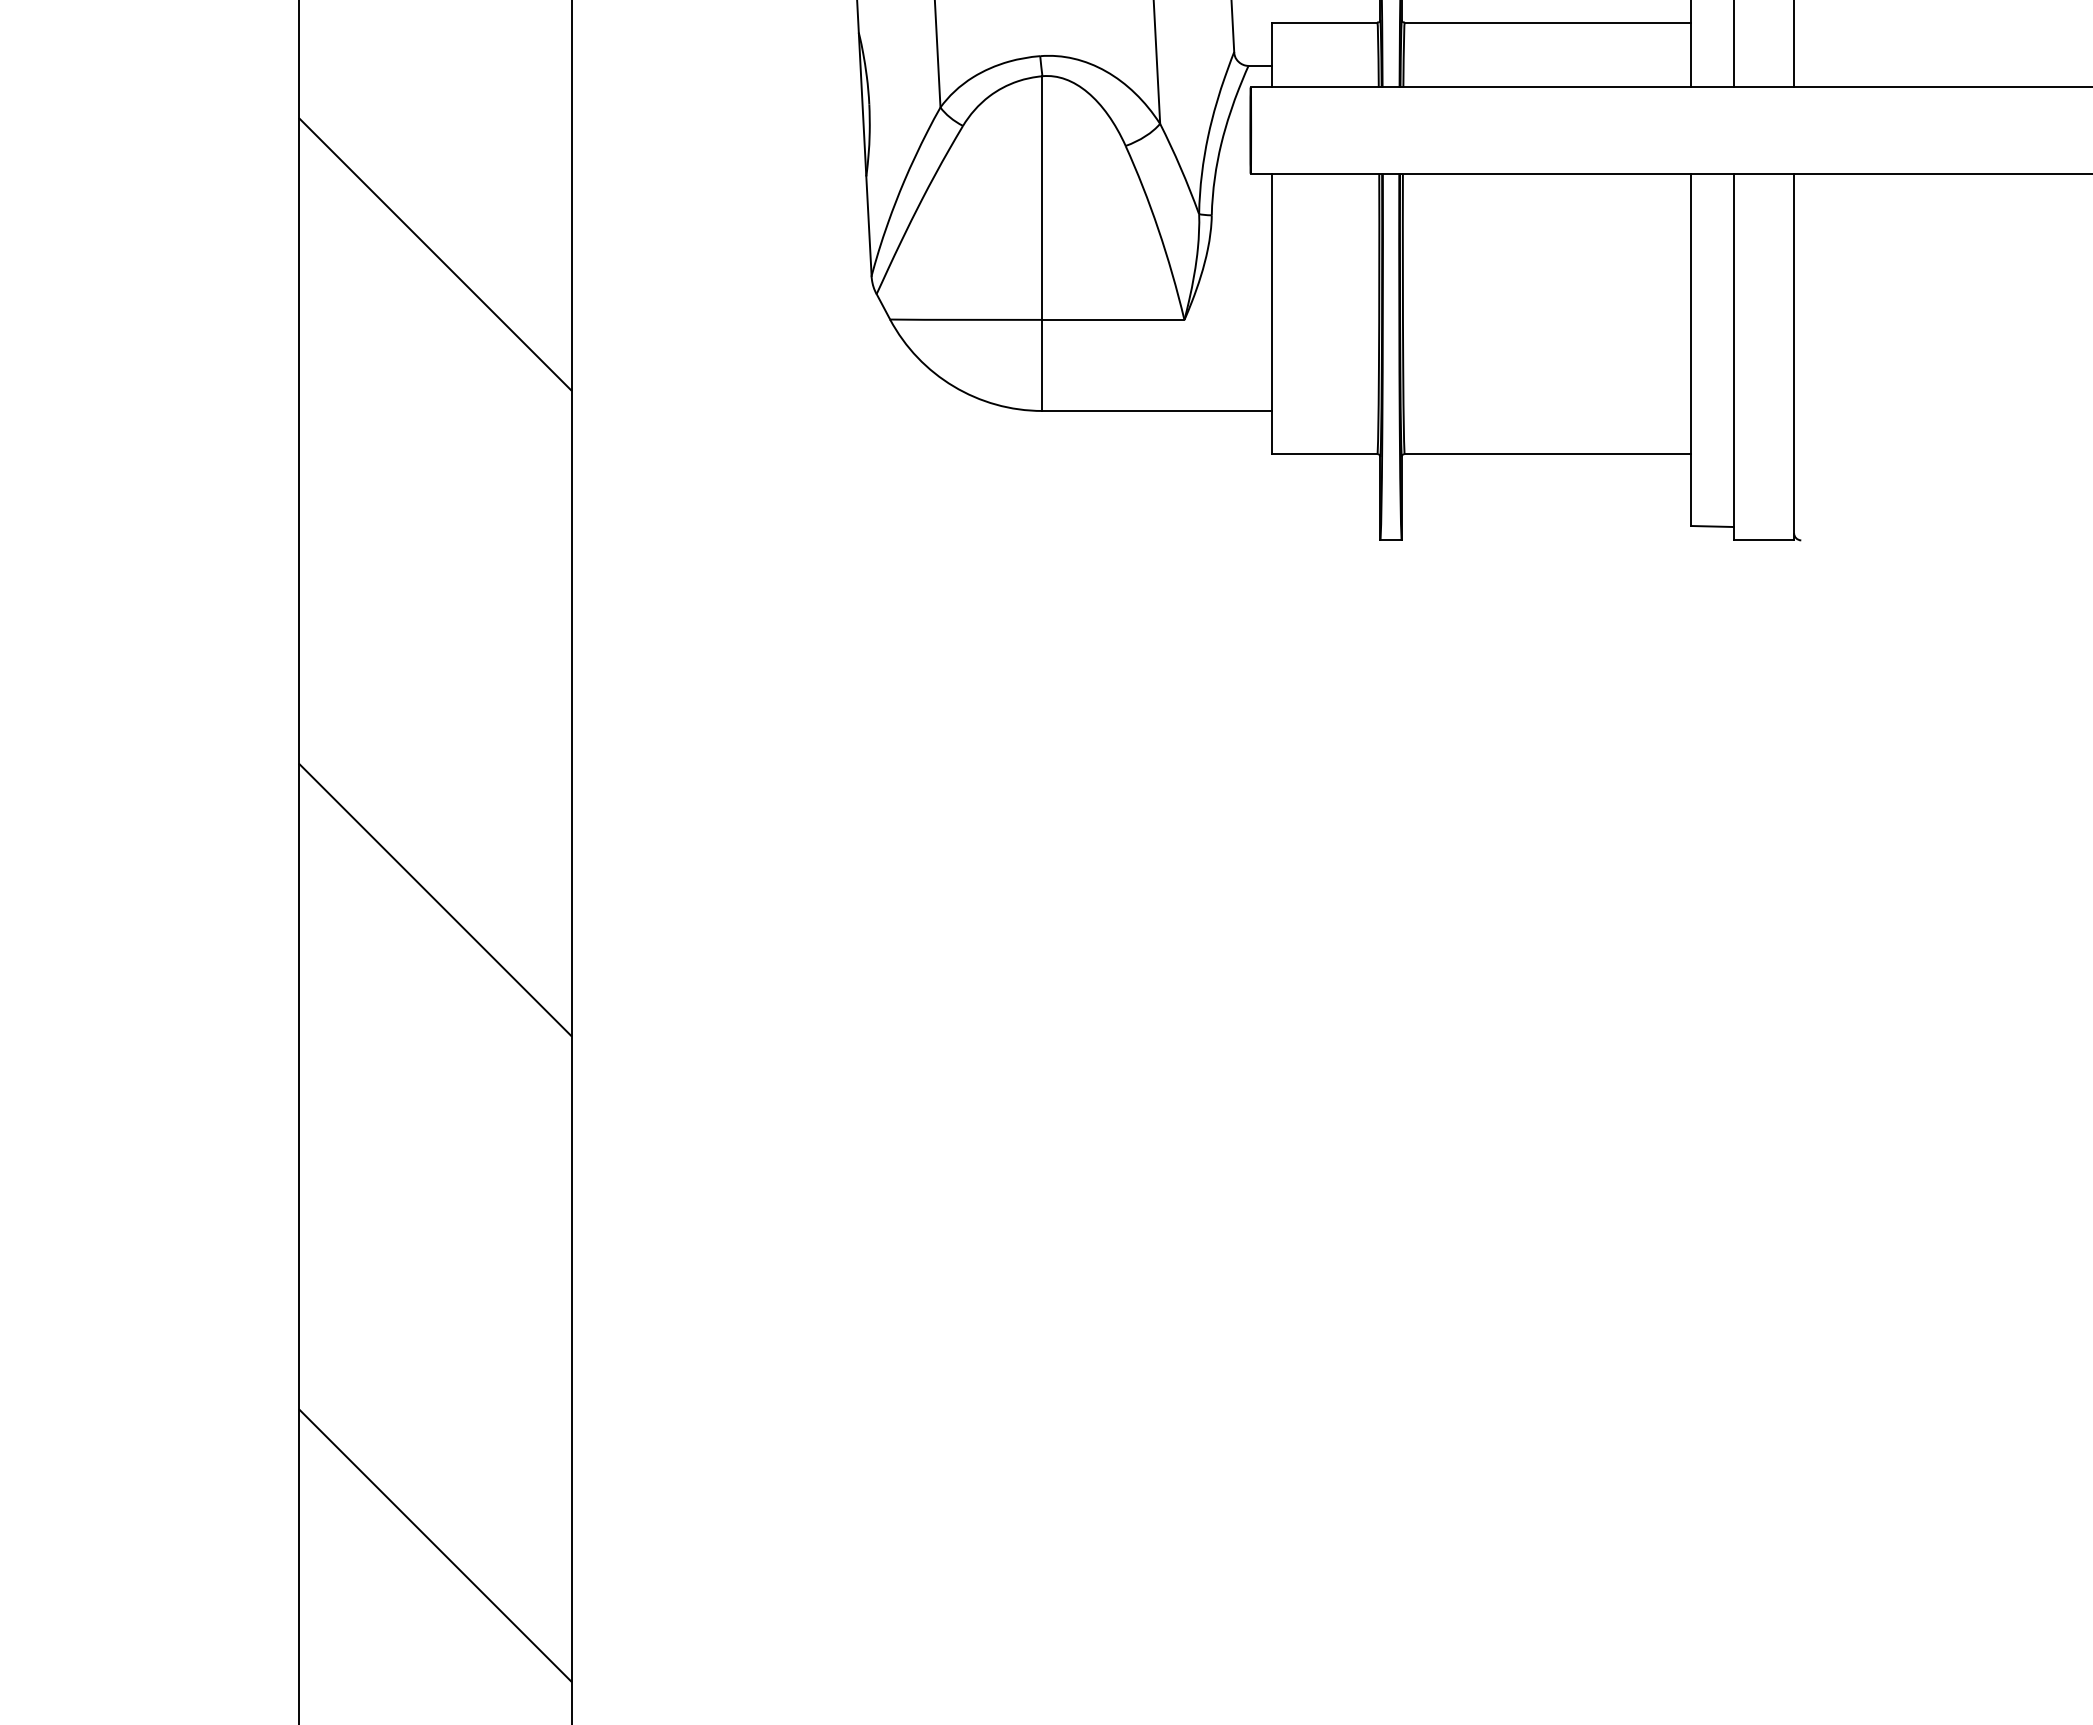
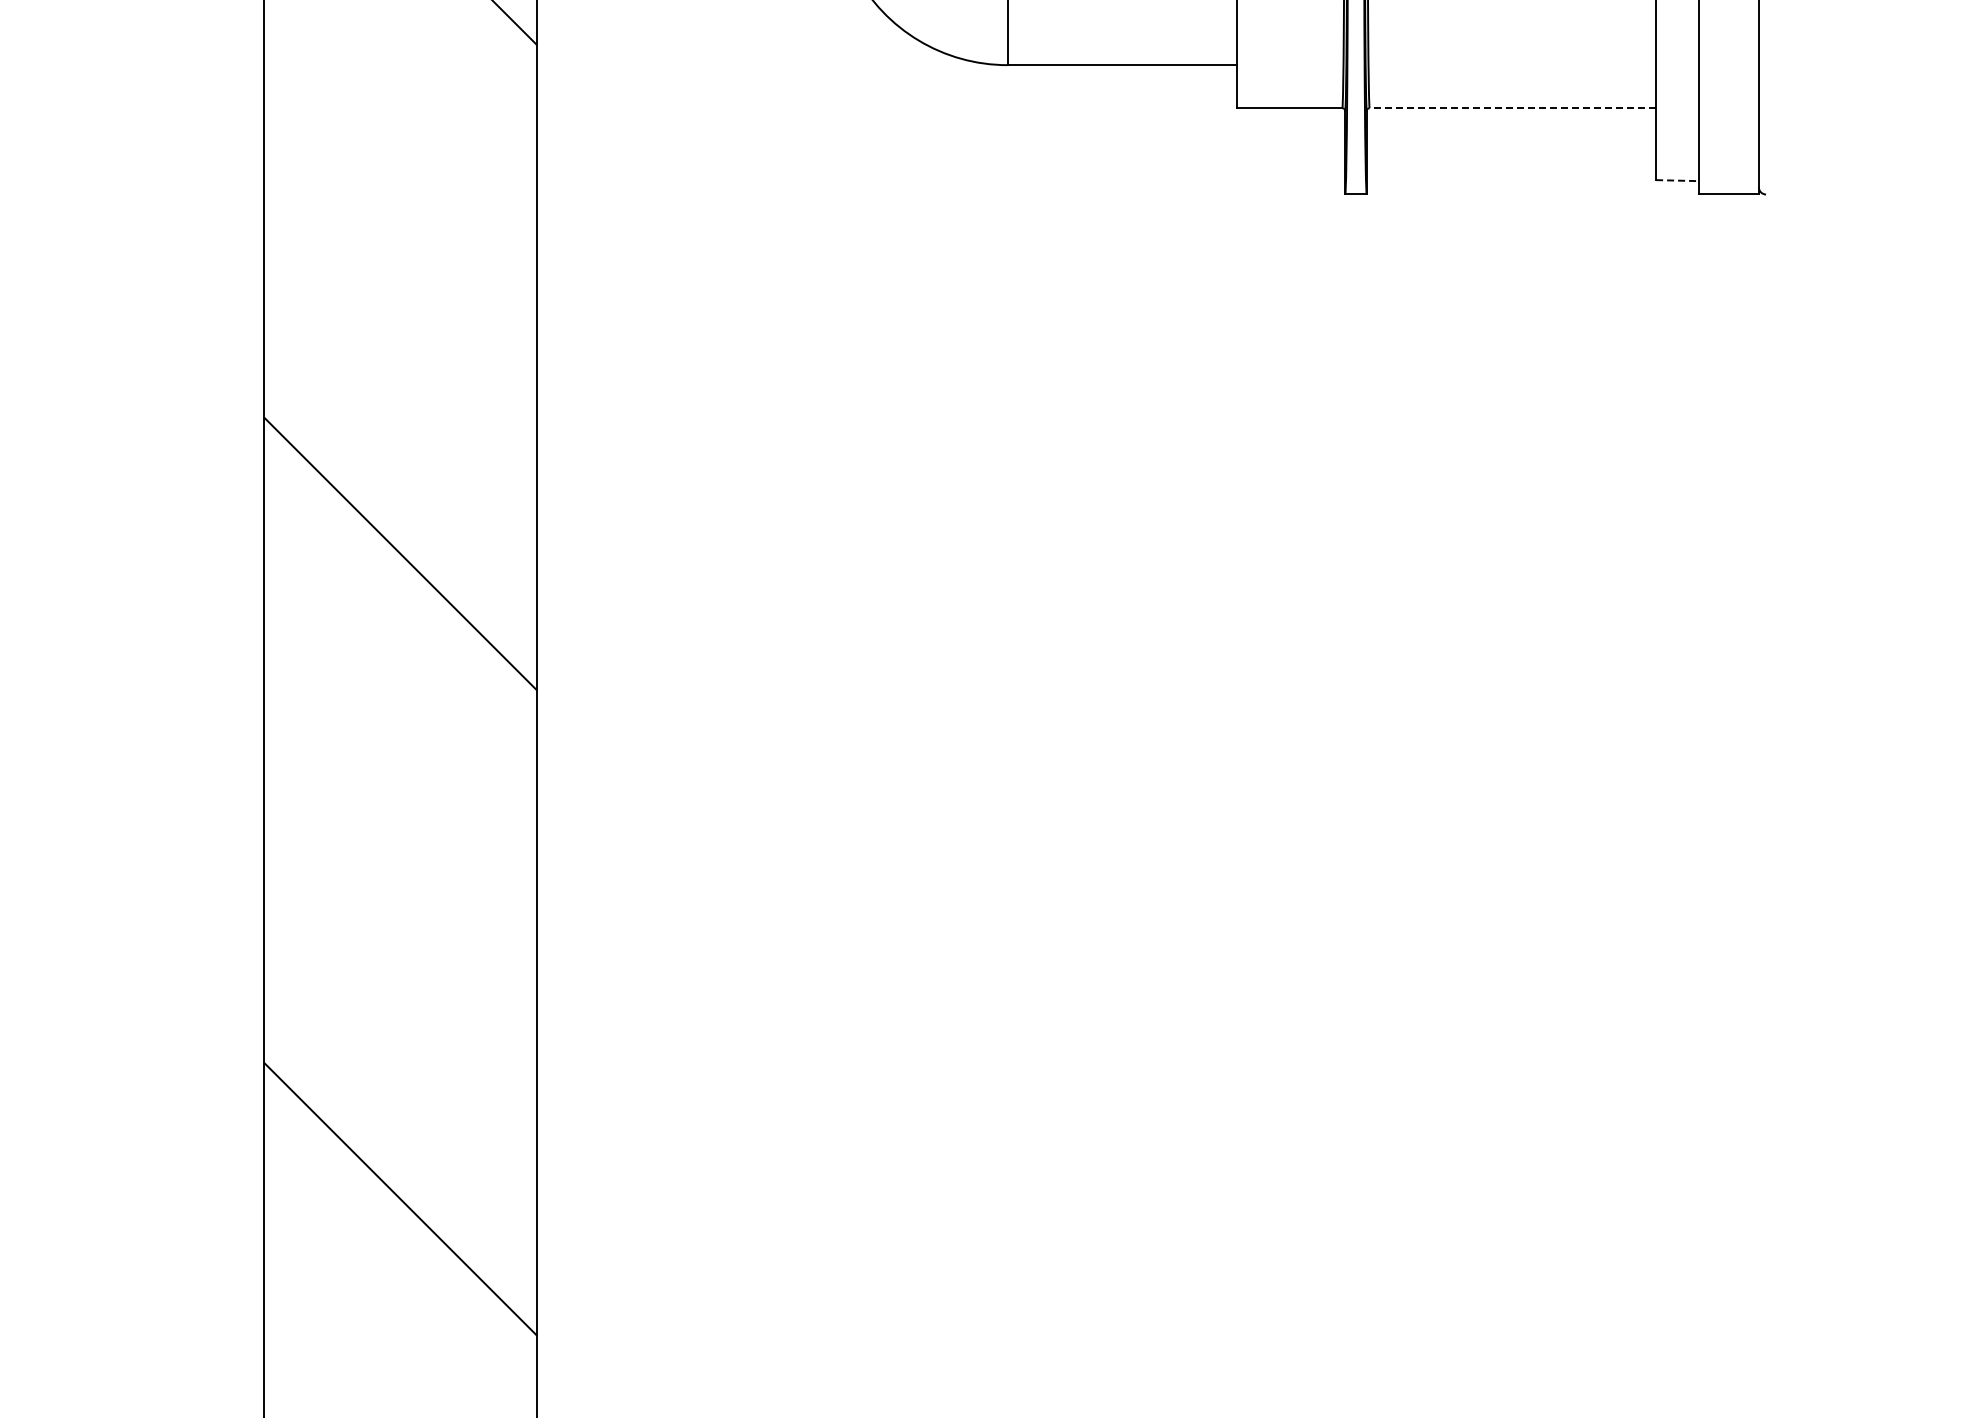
line: (1547, 454) -> (1512, 108), solid -> dashed
line: (1712, 526) -> (1677, 180), solid -> dashed

